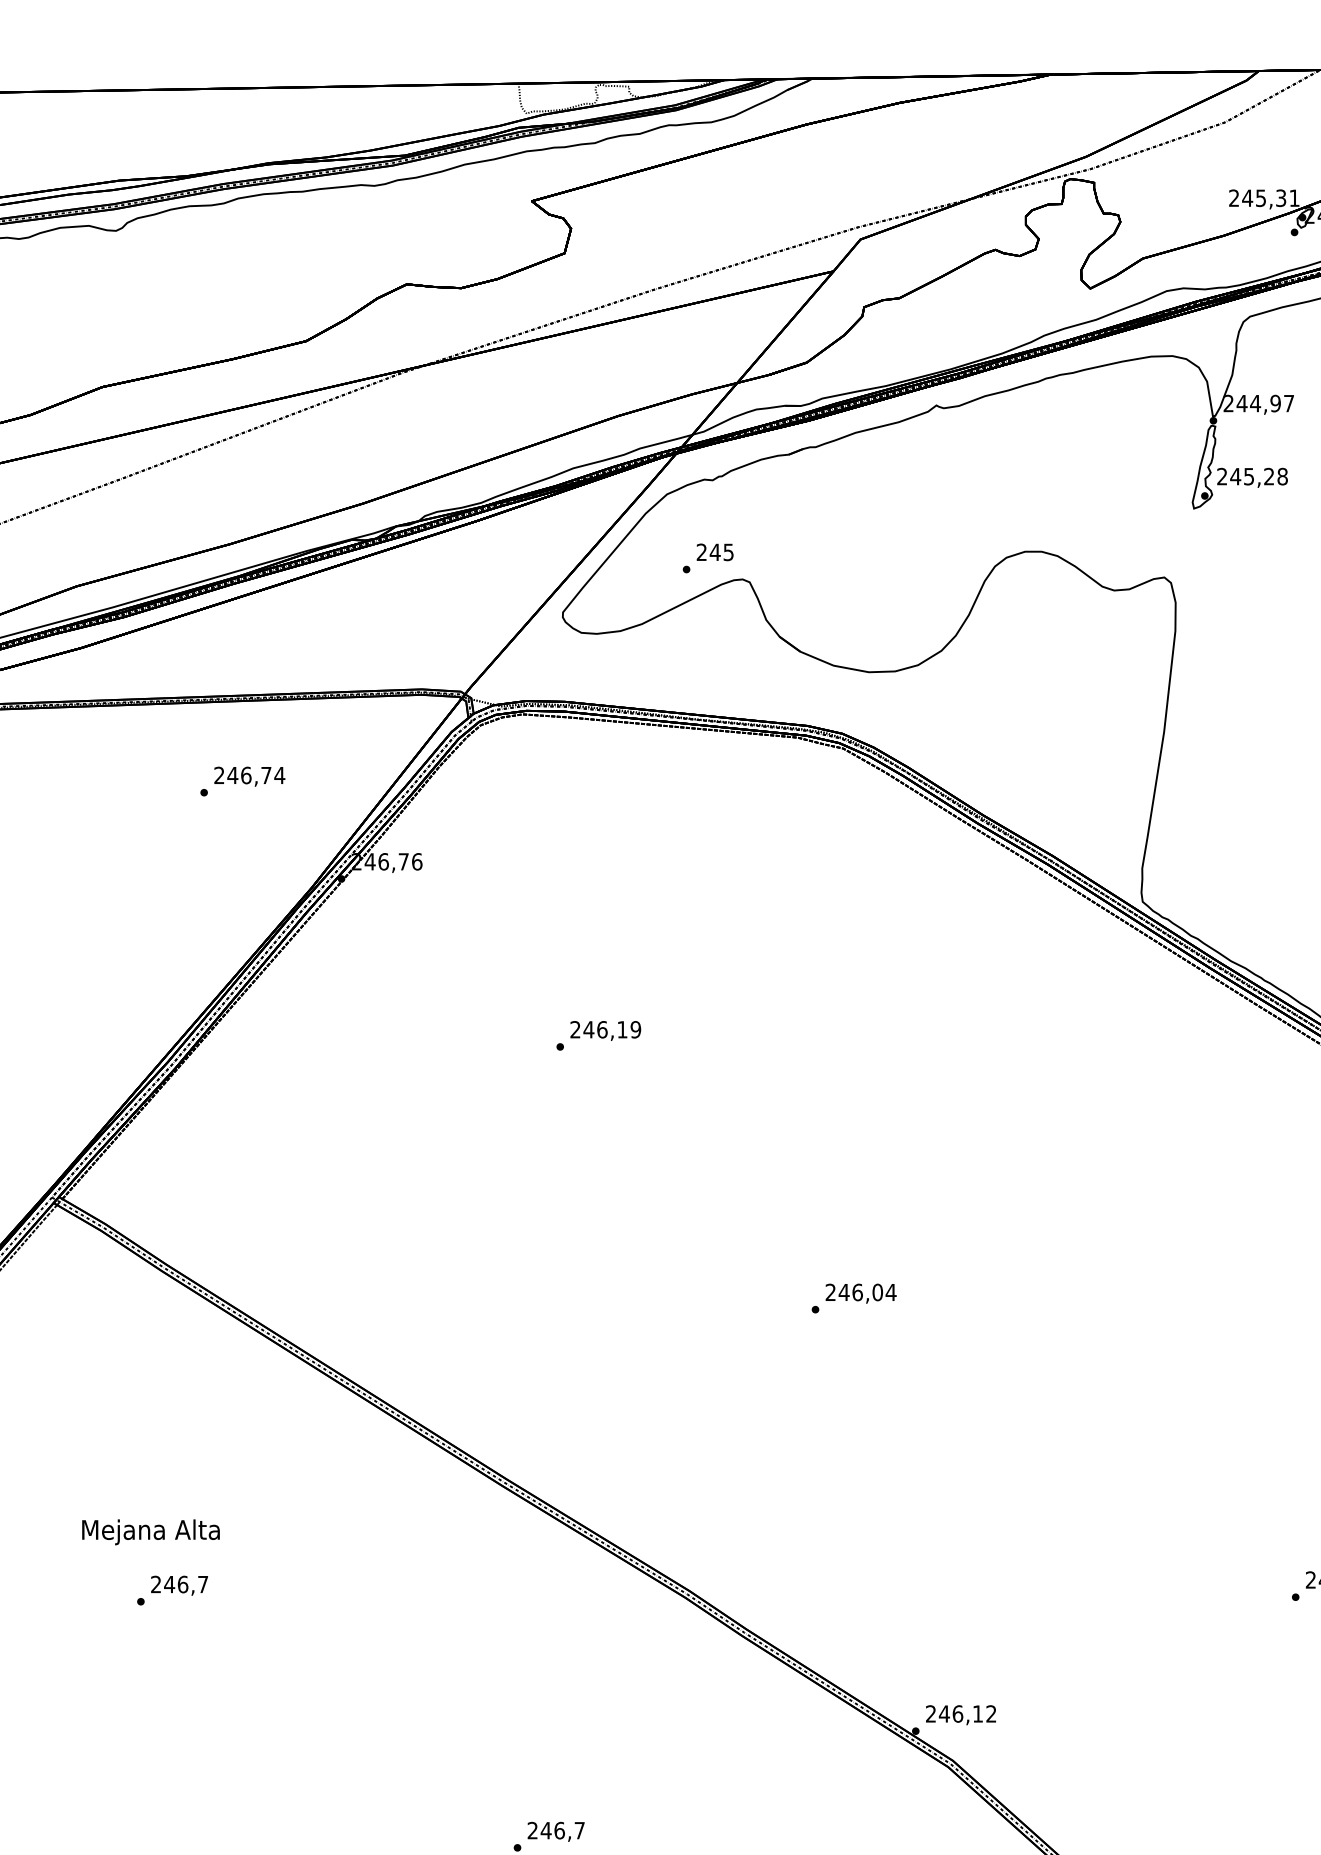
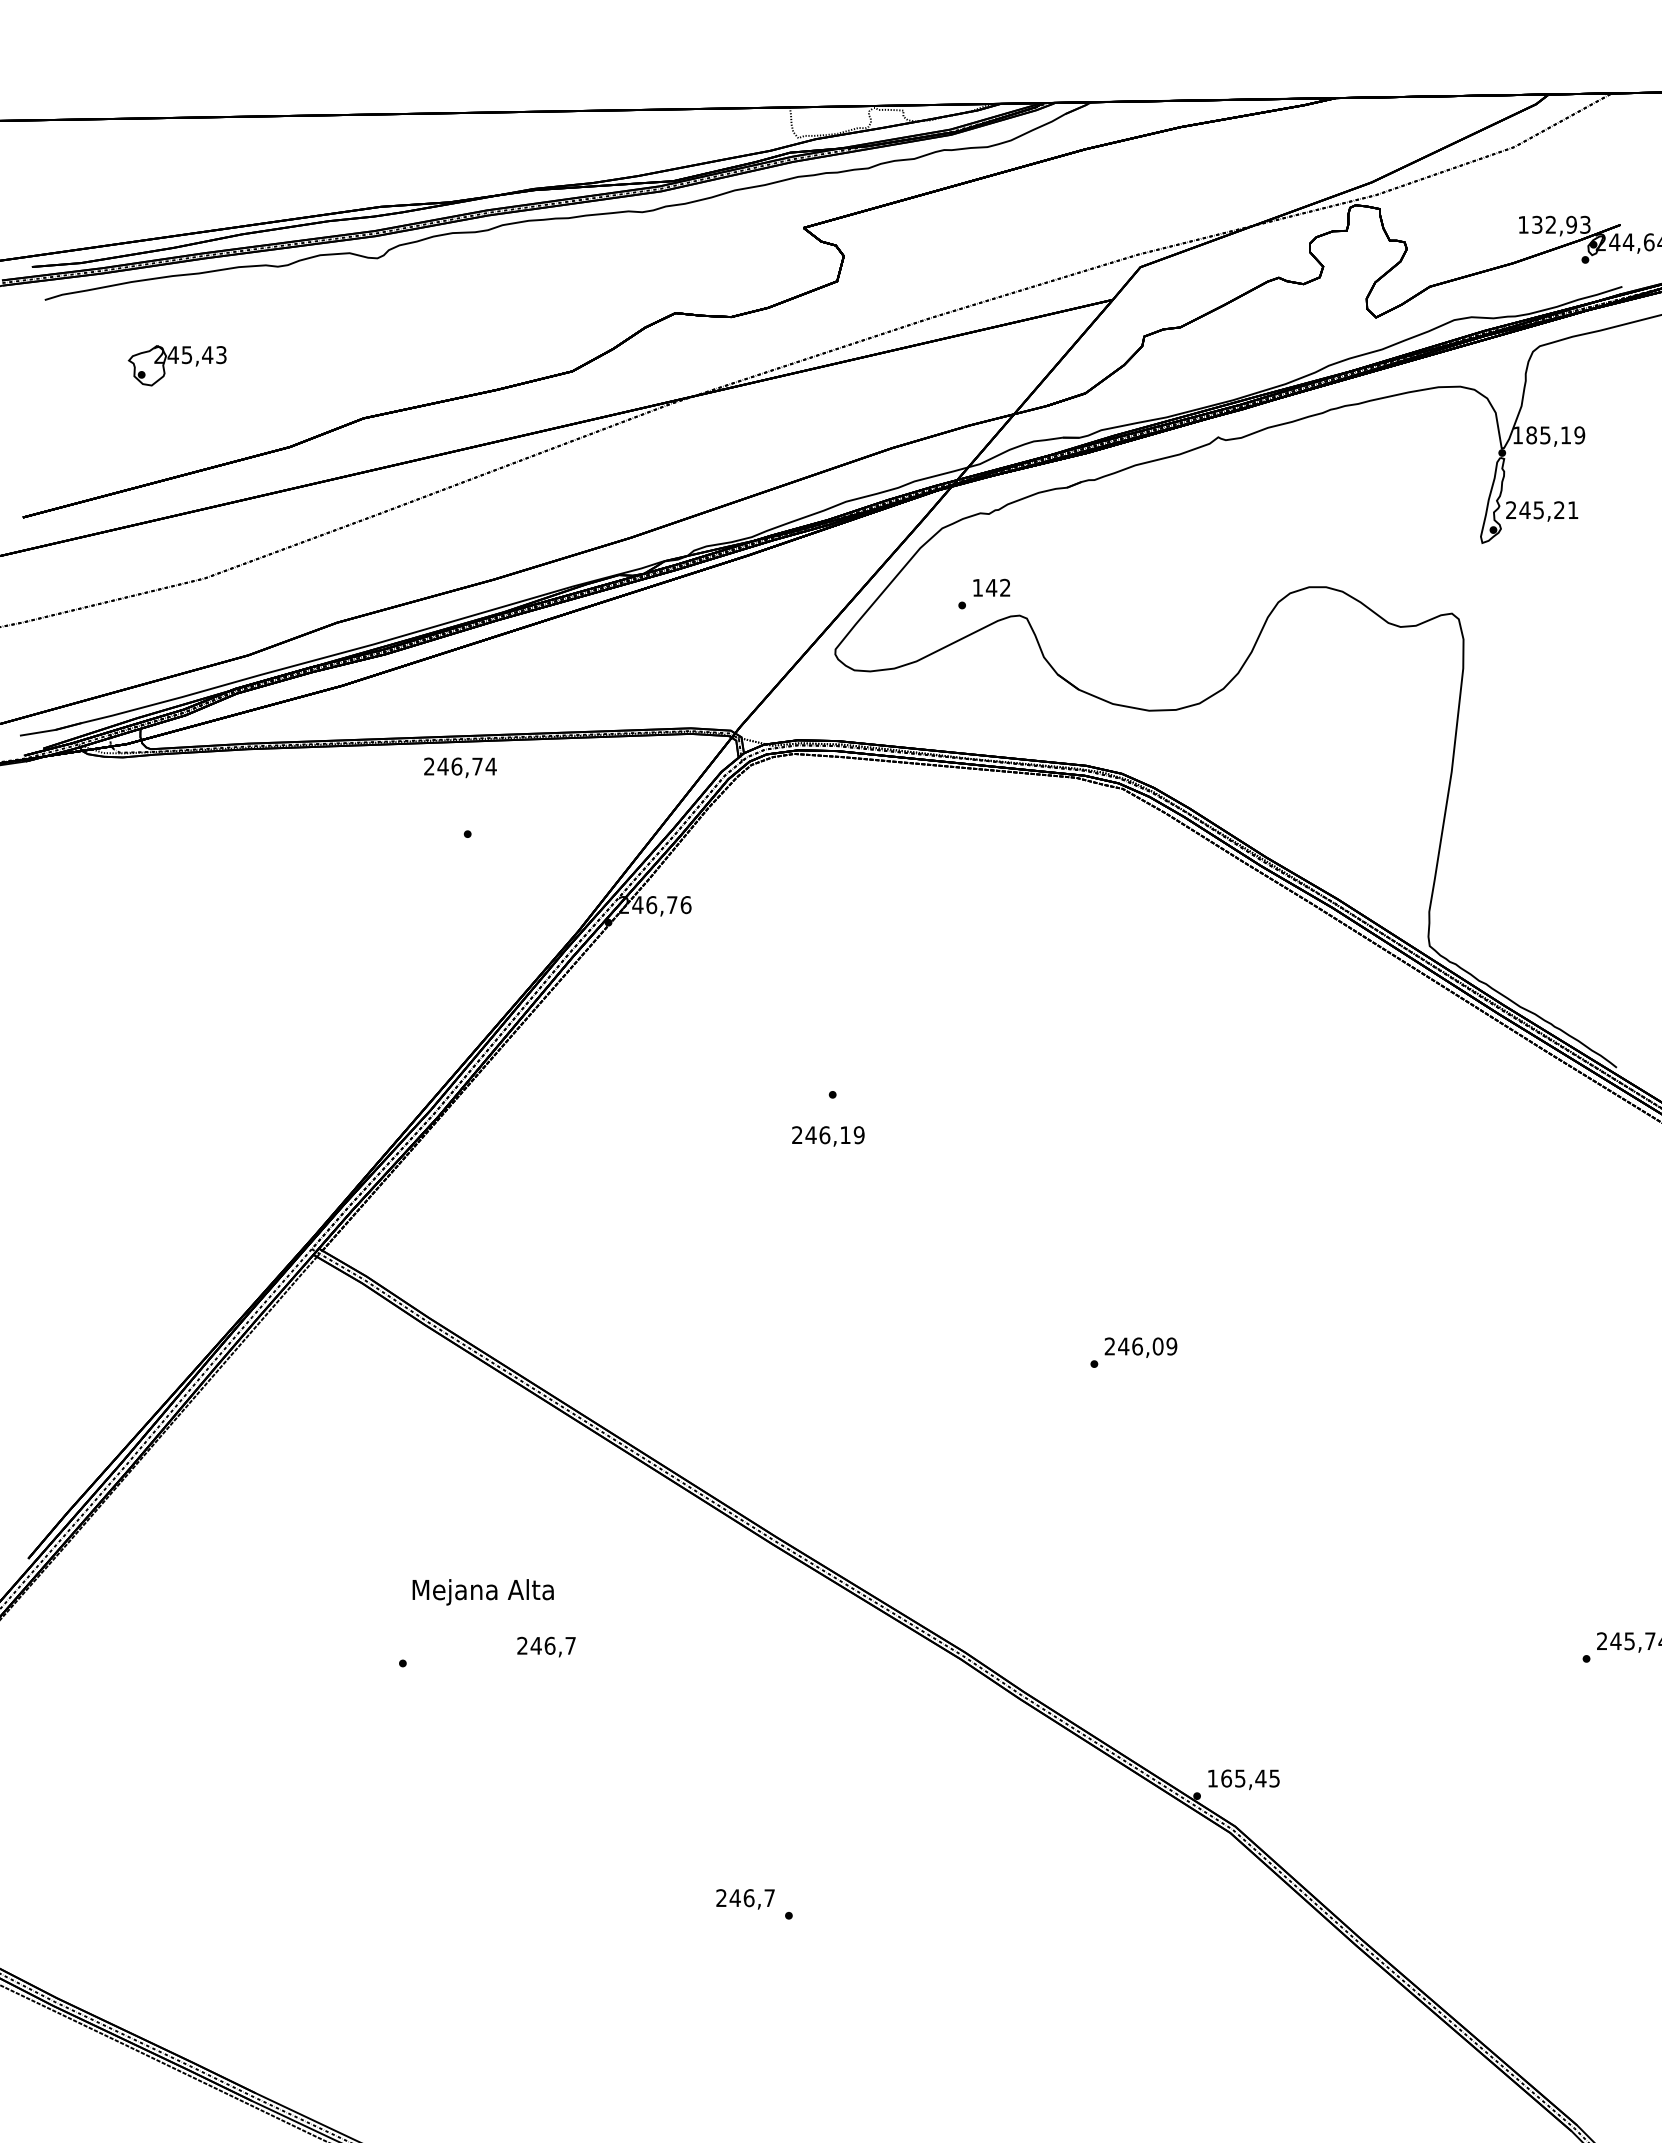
text: (1264, 197) -> (1554, 224), 245,31 -> 132,93
text: (1258, 403) -> (1548, 435), 244,97 -> 185,19
text: (1281, 476) -> (1572, 510), 245,28 -> 245,21
text: (715, 552) -> (991, 587), 245 -> 142
text: (249, 776) -> (460, 767), moved
text: (605, 1031) -> (828, 1136), moved
text: (890, 1292) -> (1171, 1346), 246,04 -> 246,09
text: (150, 1532) -> (482, 1592), moved
text: (179, 1585) -> (546, 1646), moved
text: (961, 1713) -> (1243, 1778), 246,12 -> 165,45
text: (556, 1831) -> (745, 1899), moved

